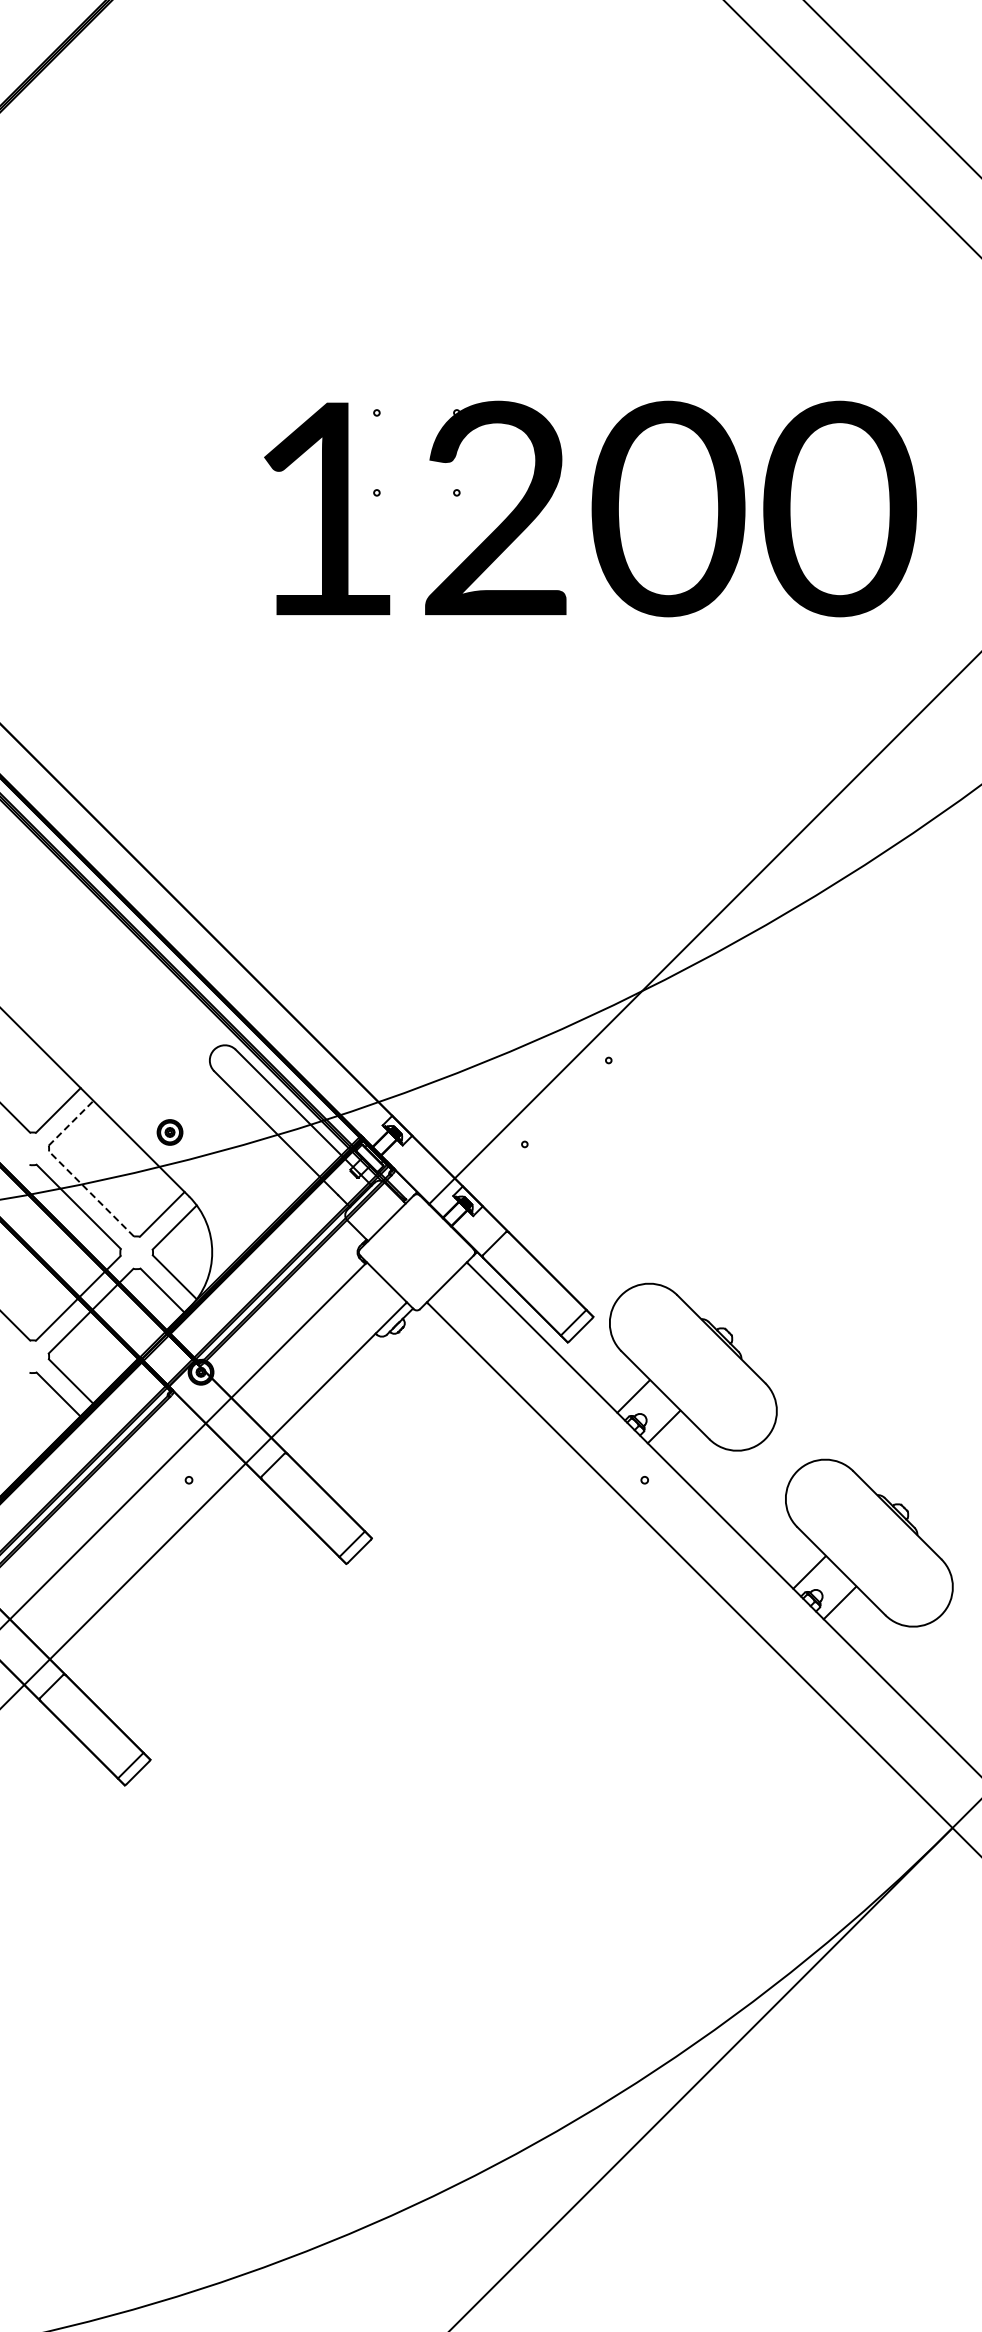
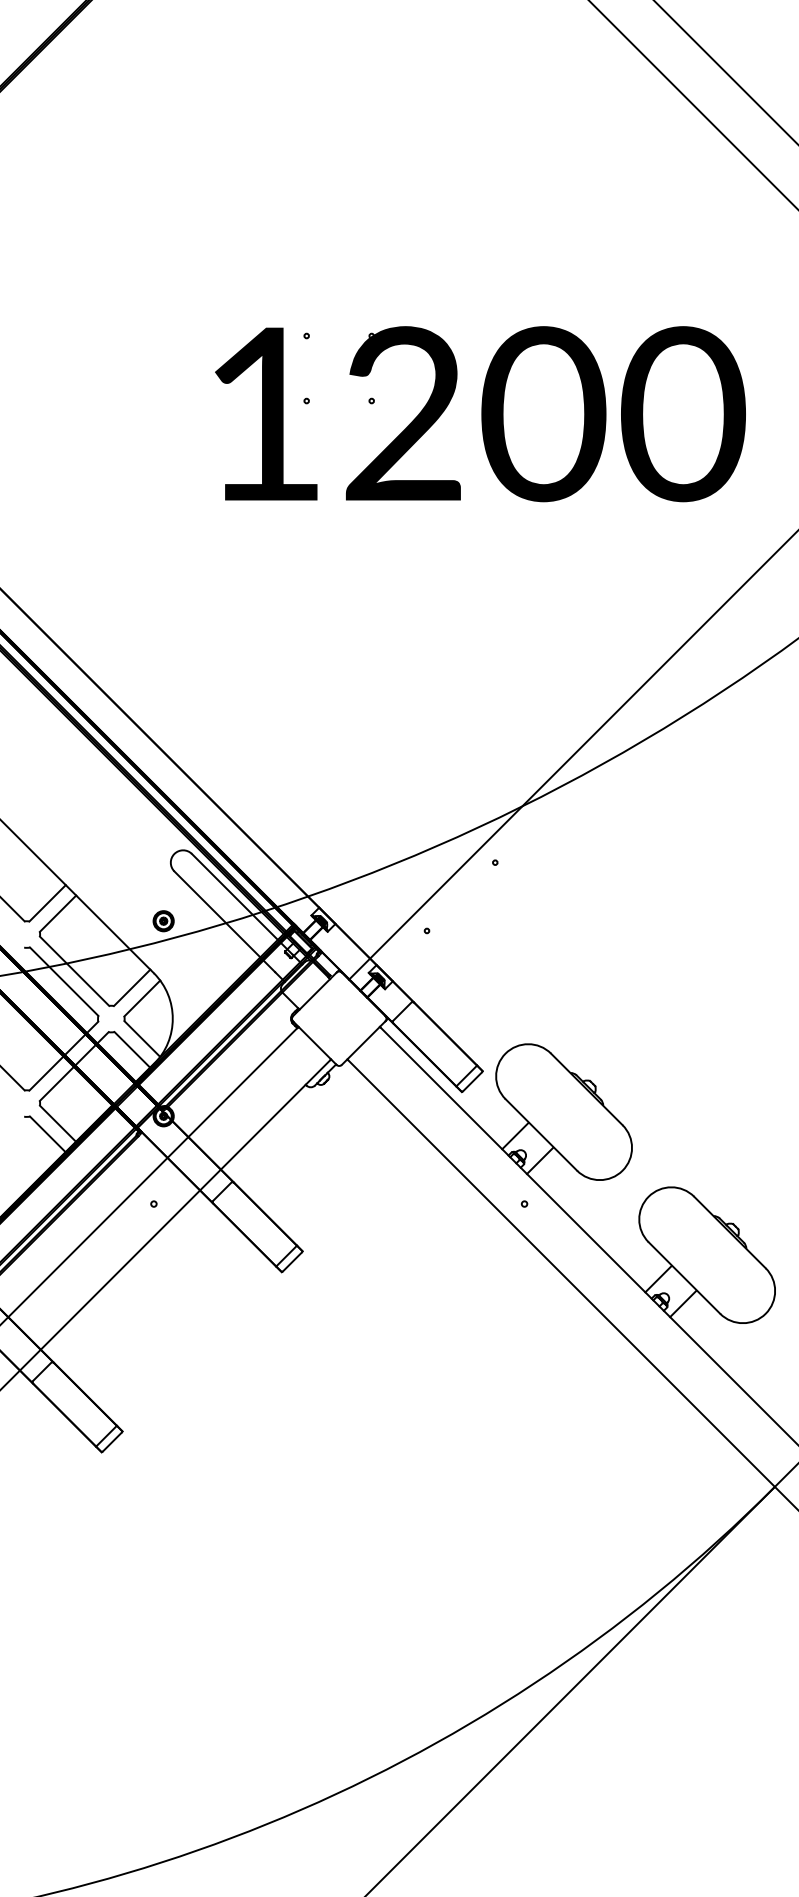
line: (71, 1123) -> (58, 913), dashed -> solid
part: (169, 1132) -> (163, 921), moved
line: (91, 1193) -> (74, 970), dashed -> solid

